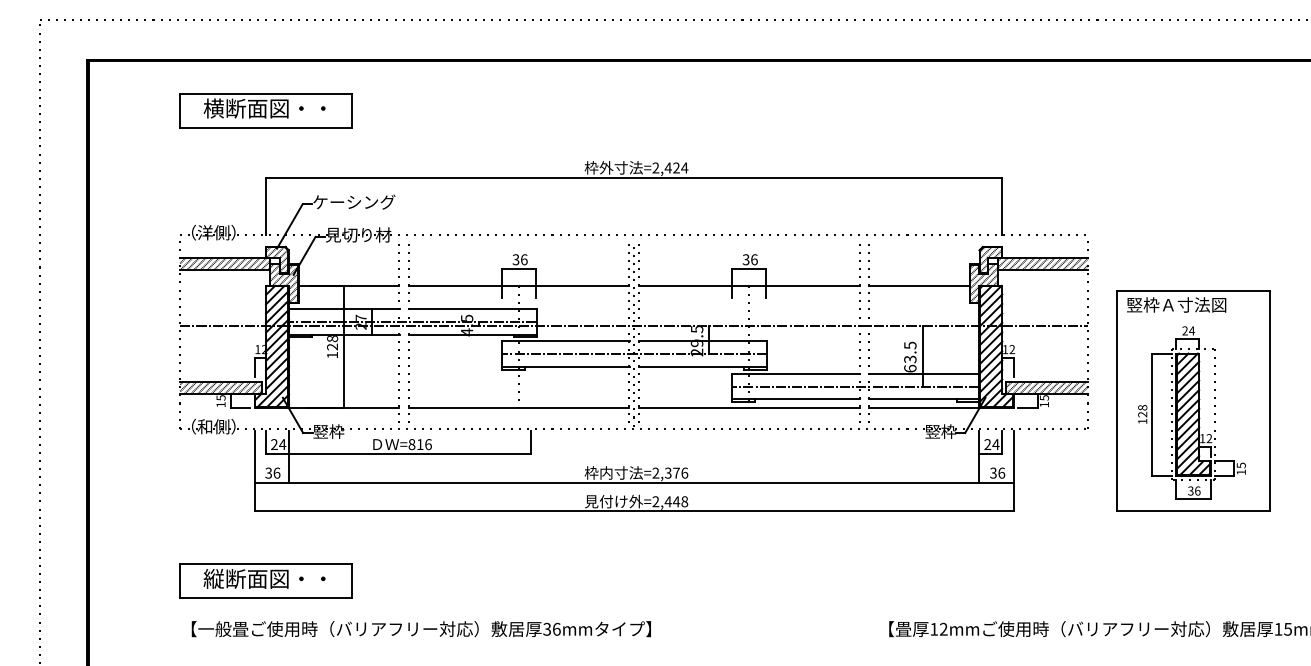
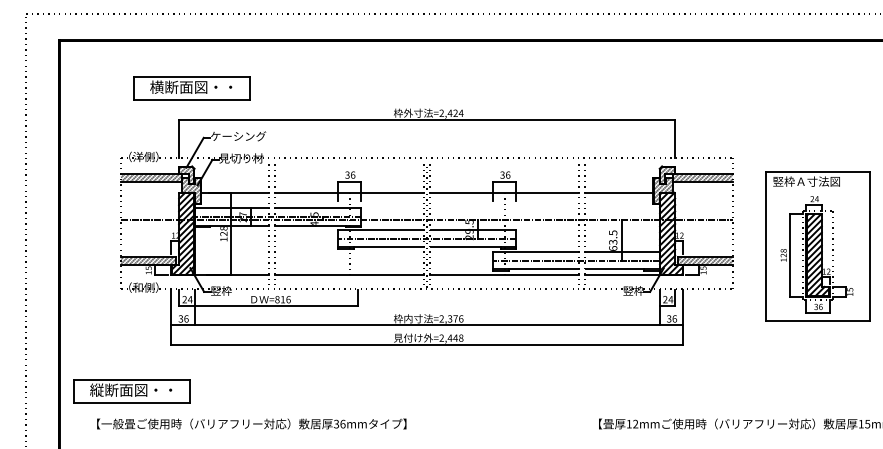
part: (265, 110) -> (191, 88), moved
part: (1192, 401) -> (817, 246), moved
part: (265, 580) -> (131, 391), moved
text: (420, 628) -> (251, 423), moved

